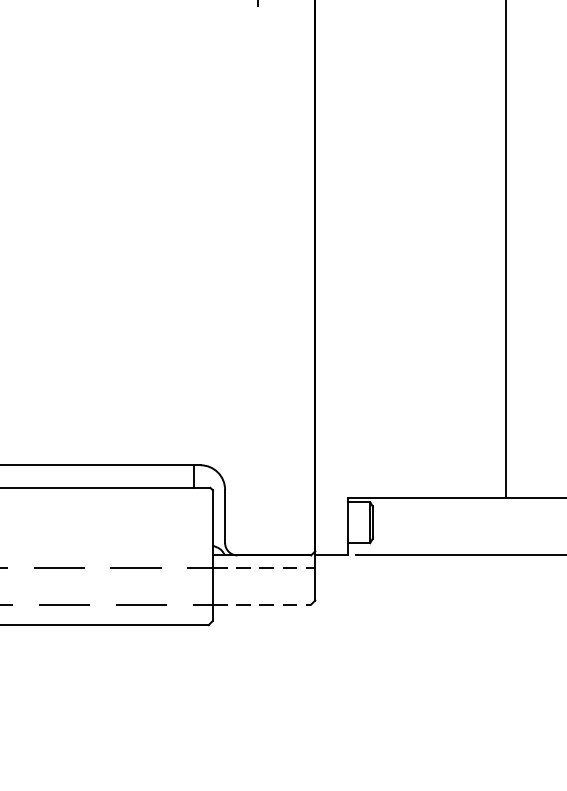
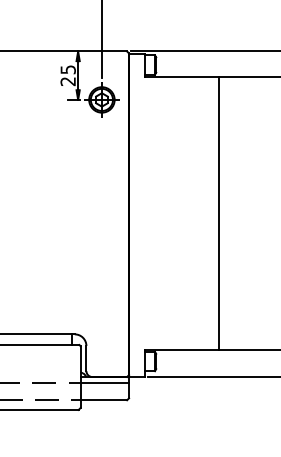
line: (265, 567) -> (105, 382), dashed -> solid
line: (263, 605) -> (104, 400), dashed -> solid

